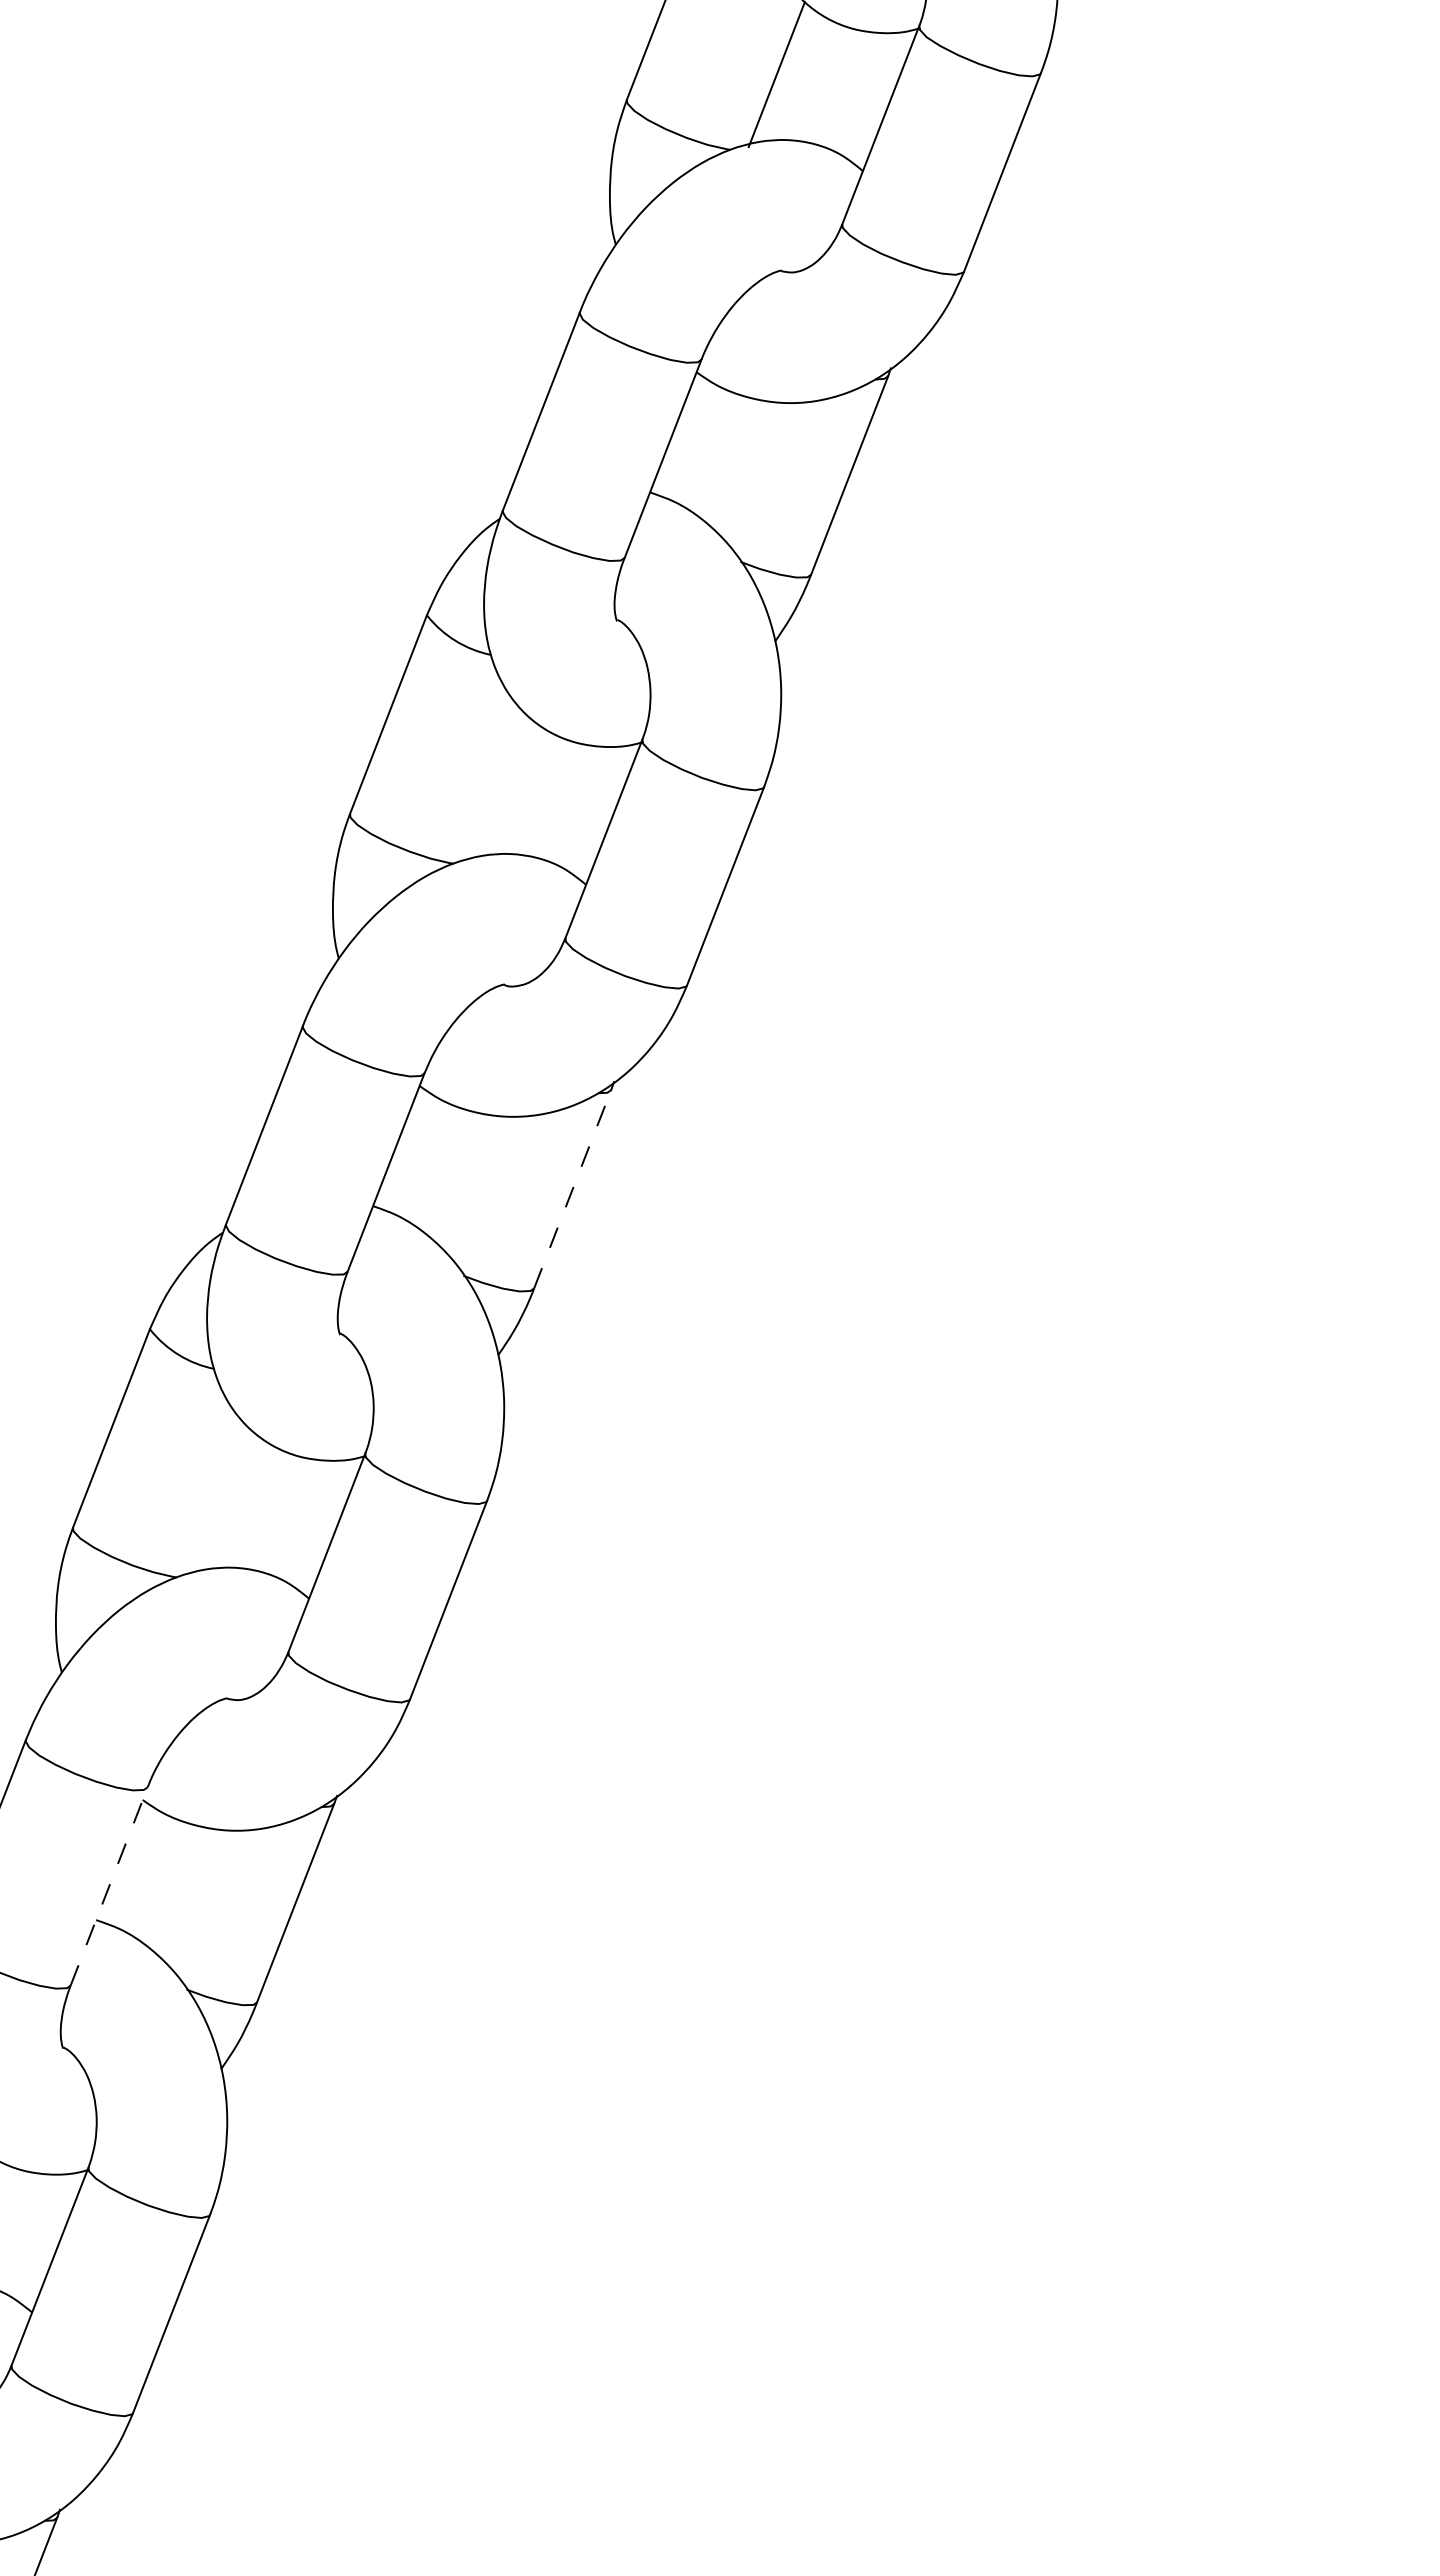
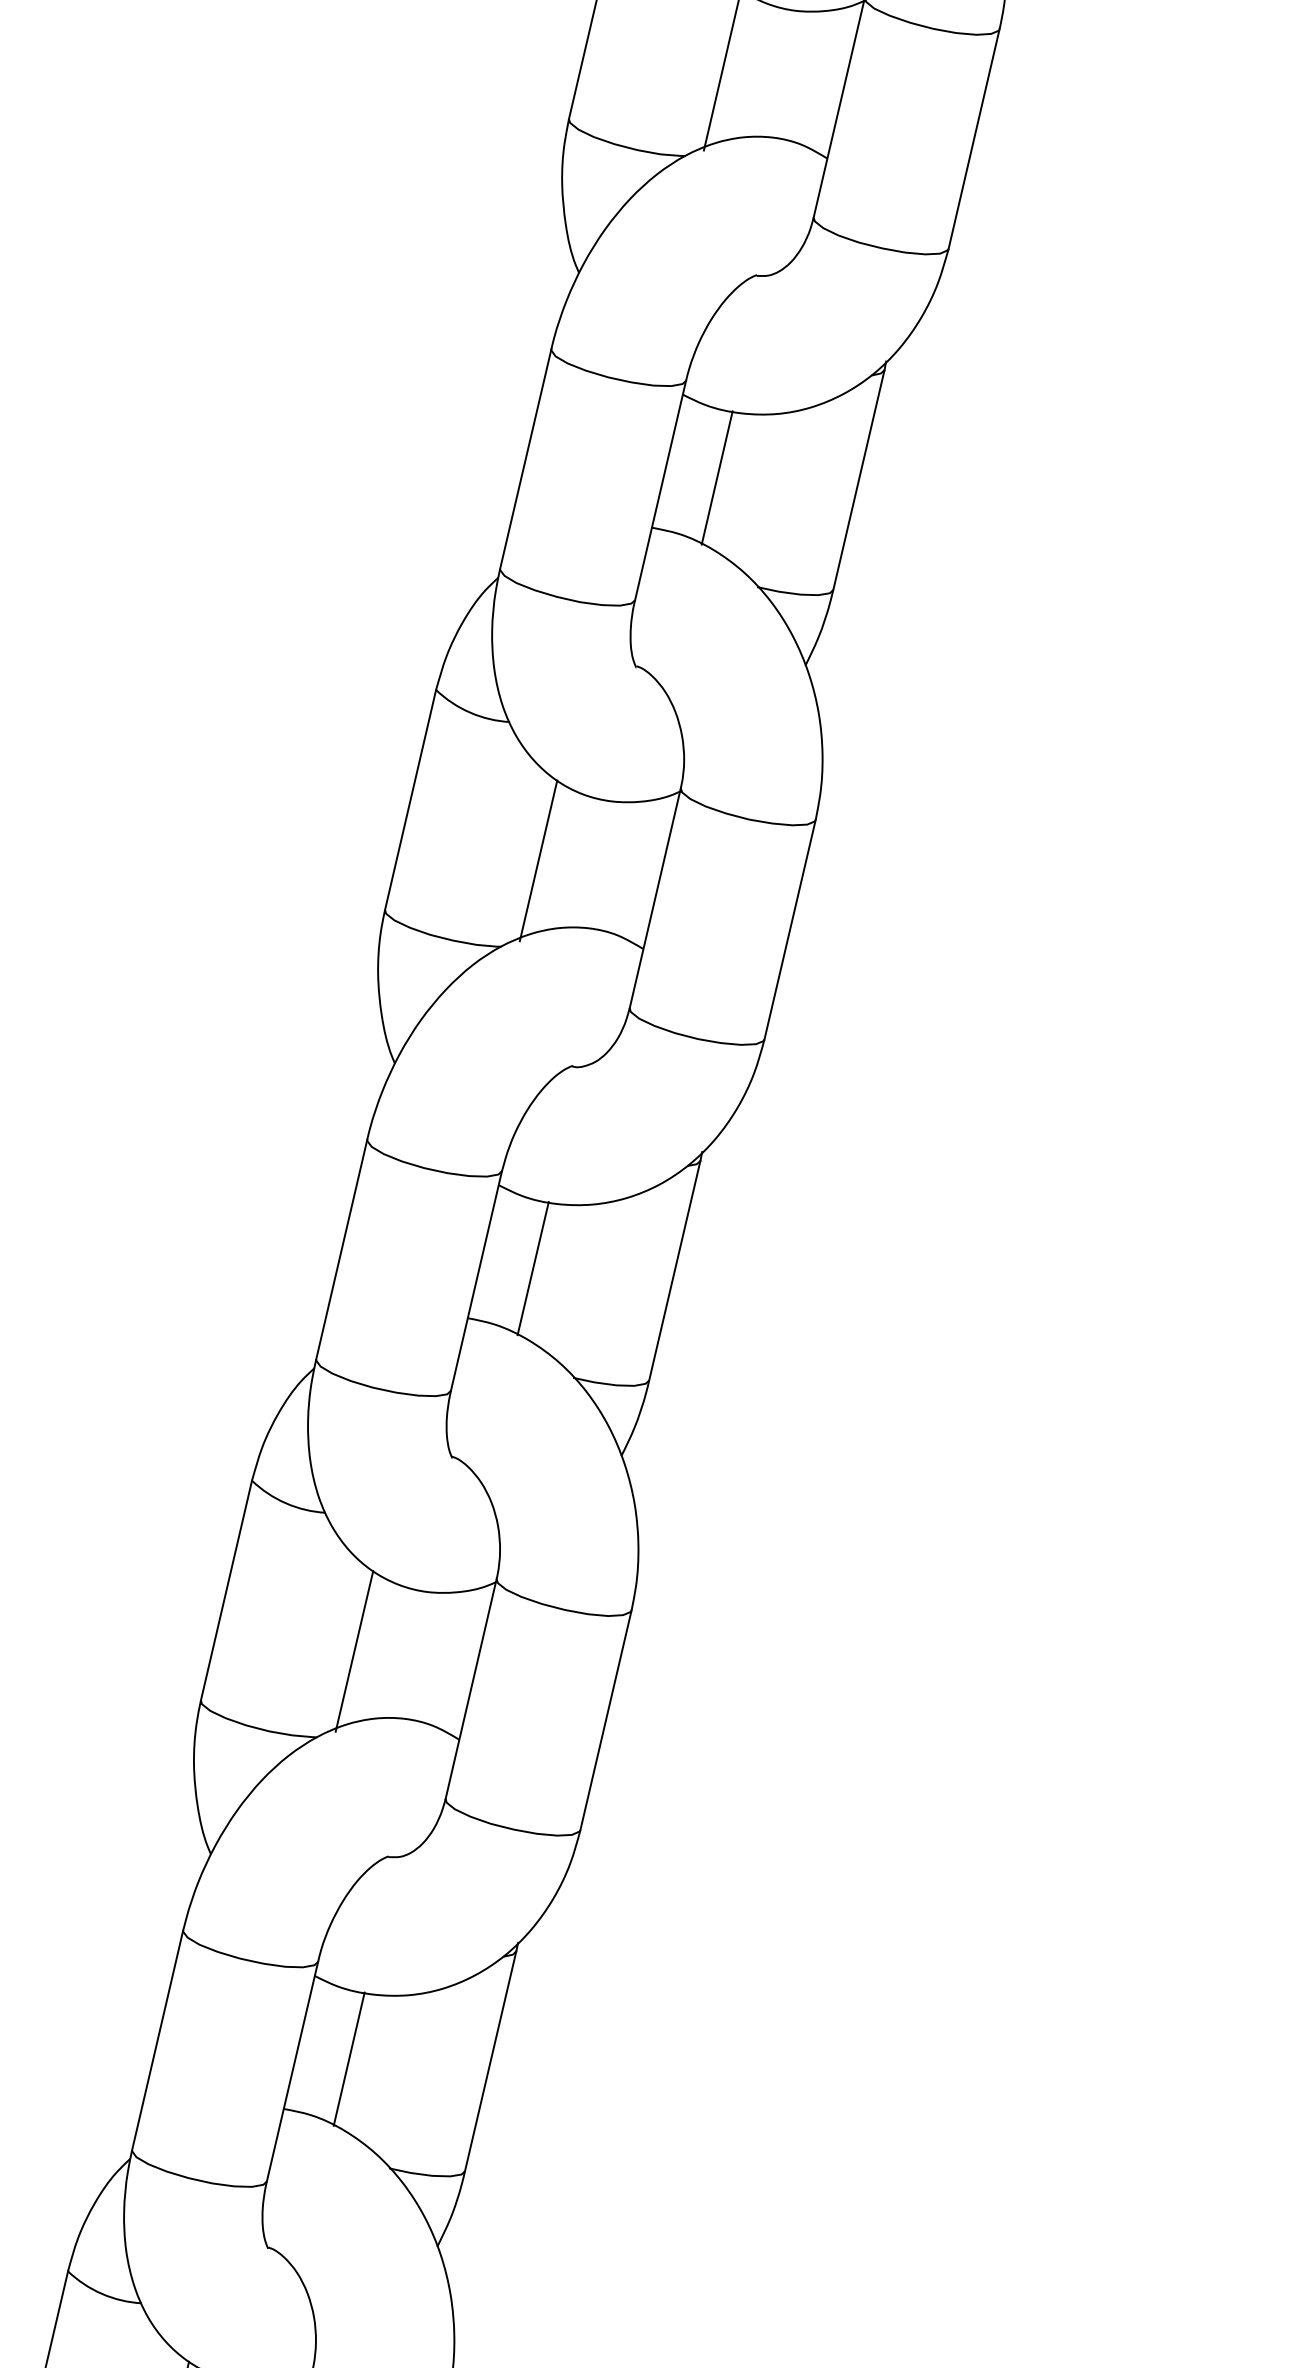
line: (717, 454) -> (717, 477), added
line: (499, 788) -> (538, 860), added
line: (440, 1168) -> (532, 1268), added
line: (572, 1188) -> (674, 1269), dashed -> solid
line: (222, 1501) -> (353, 1650), added
line: (163, 1882) -> (348, 2059), added
line: (109, 1886) -> (292, 2071), dashed -> solid

